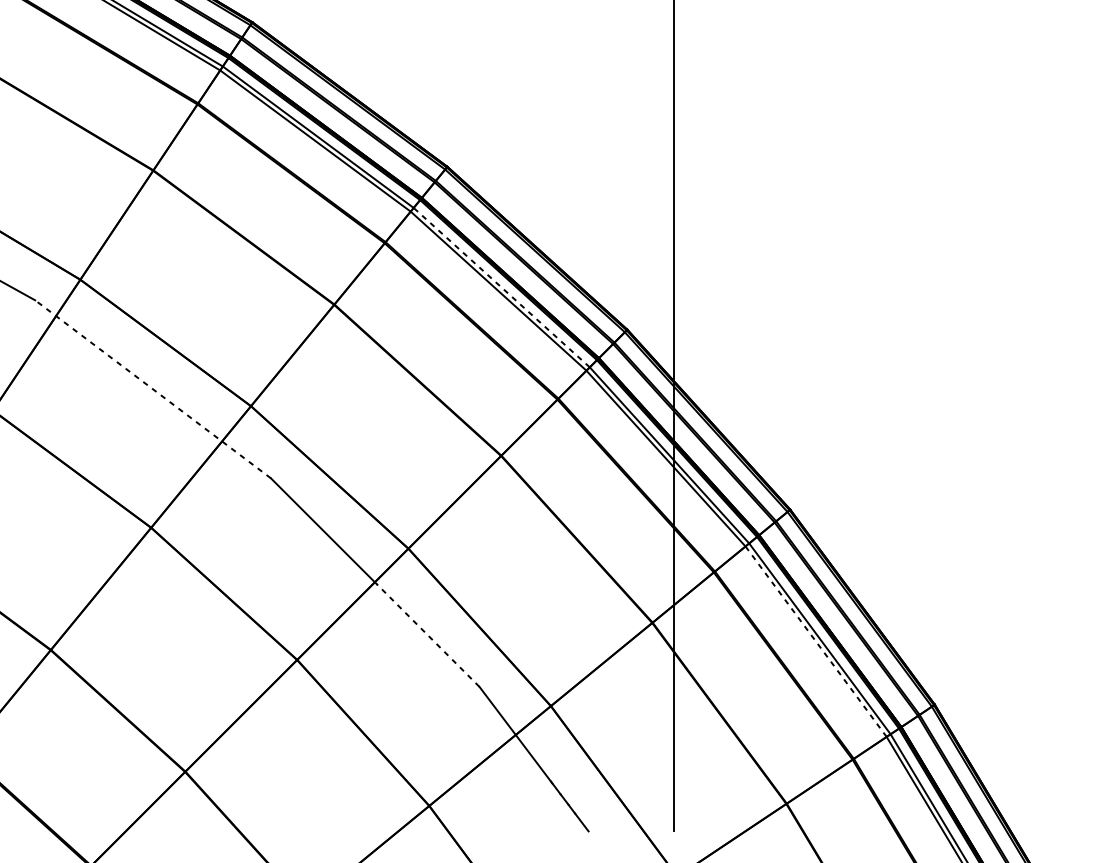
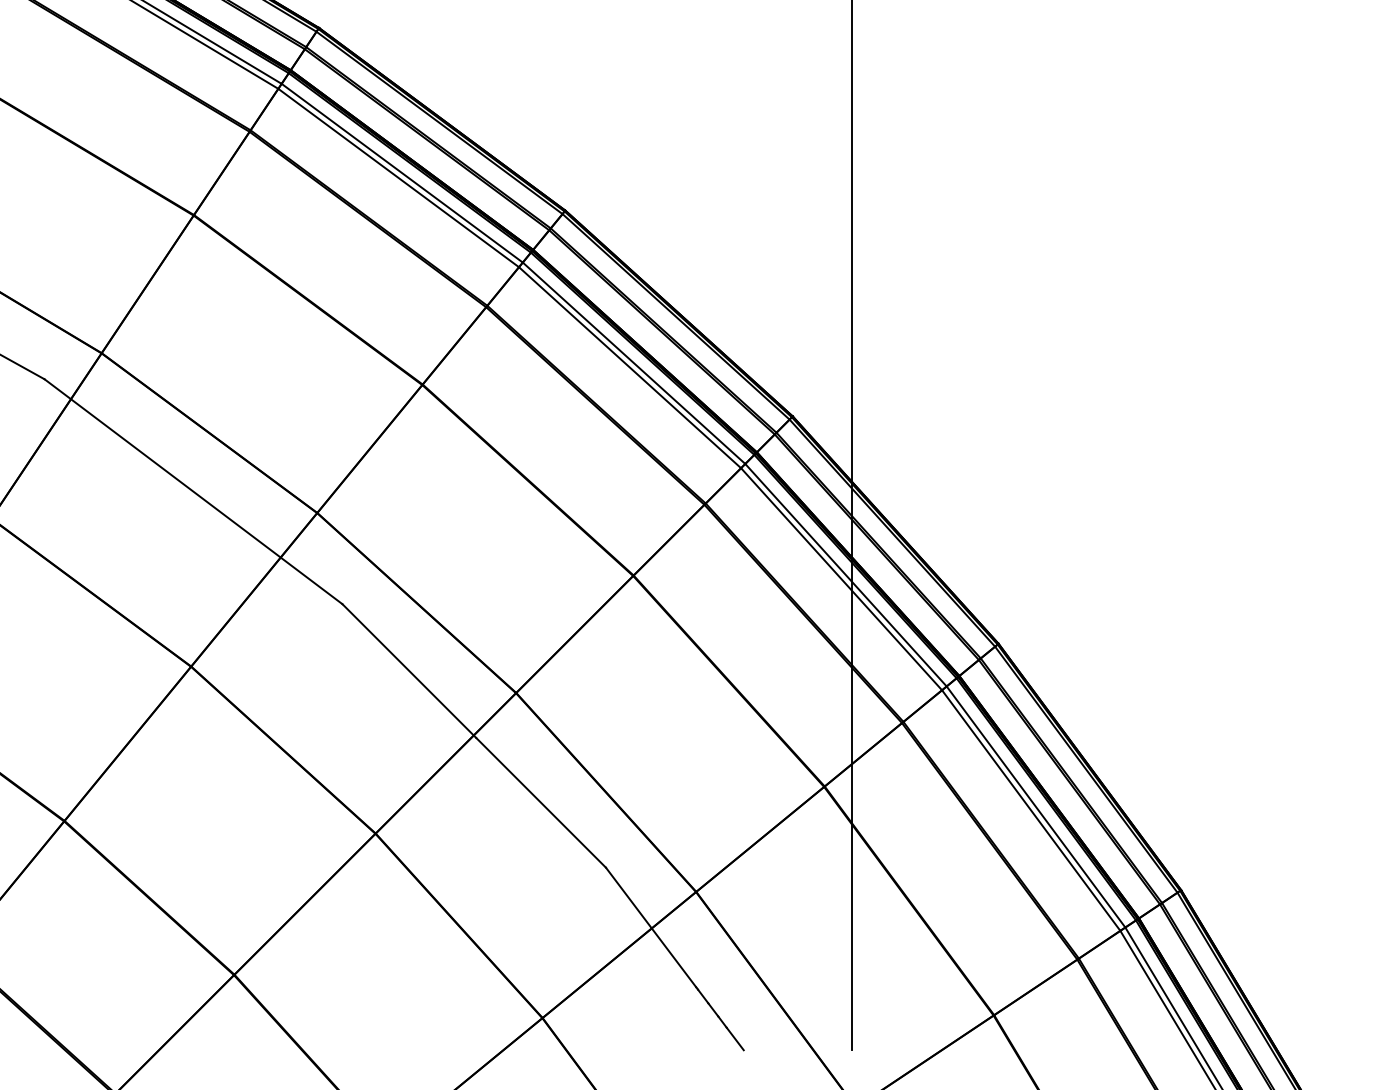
line: (501, 287) -> (633, 362), dashed -> solid
line: (153, 389) -> (193, 491), dashed -> solid
line: (428, 635) -> (541, 802), dashed -> solid
line: (816, 641) -> (1031, 810), dashed -> solid

